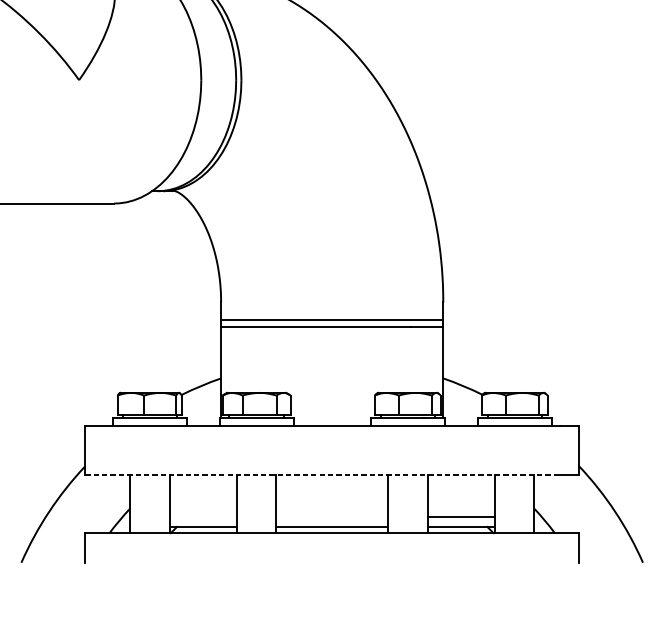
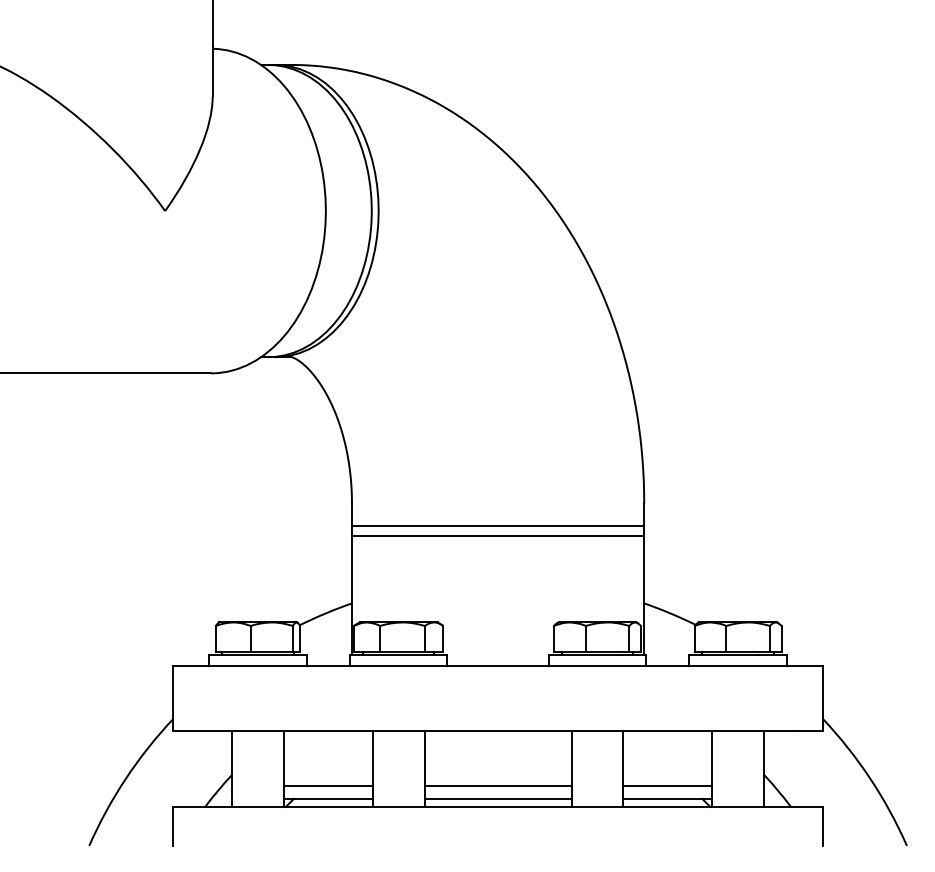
line: (323, 475) -> (486, 730), dashed -> solid
line: (203, 516) -> (328, 785), added
line: (331, 516) -> (497, 785), added

